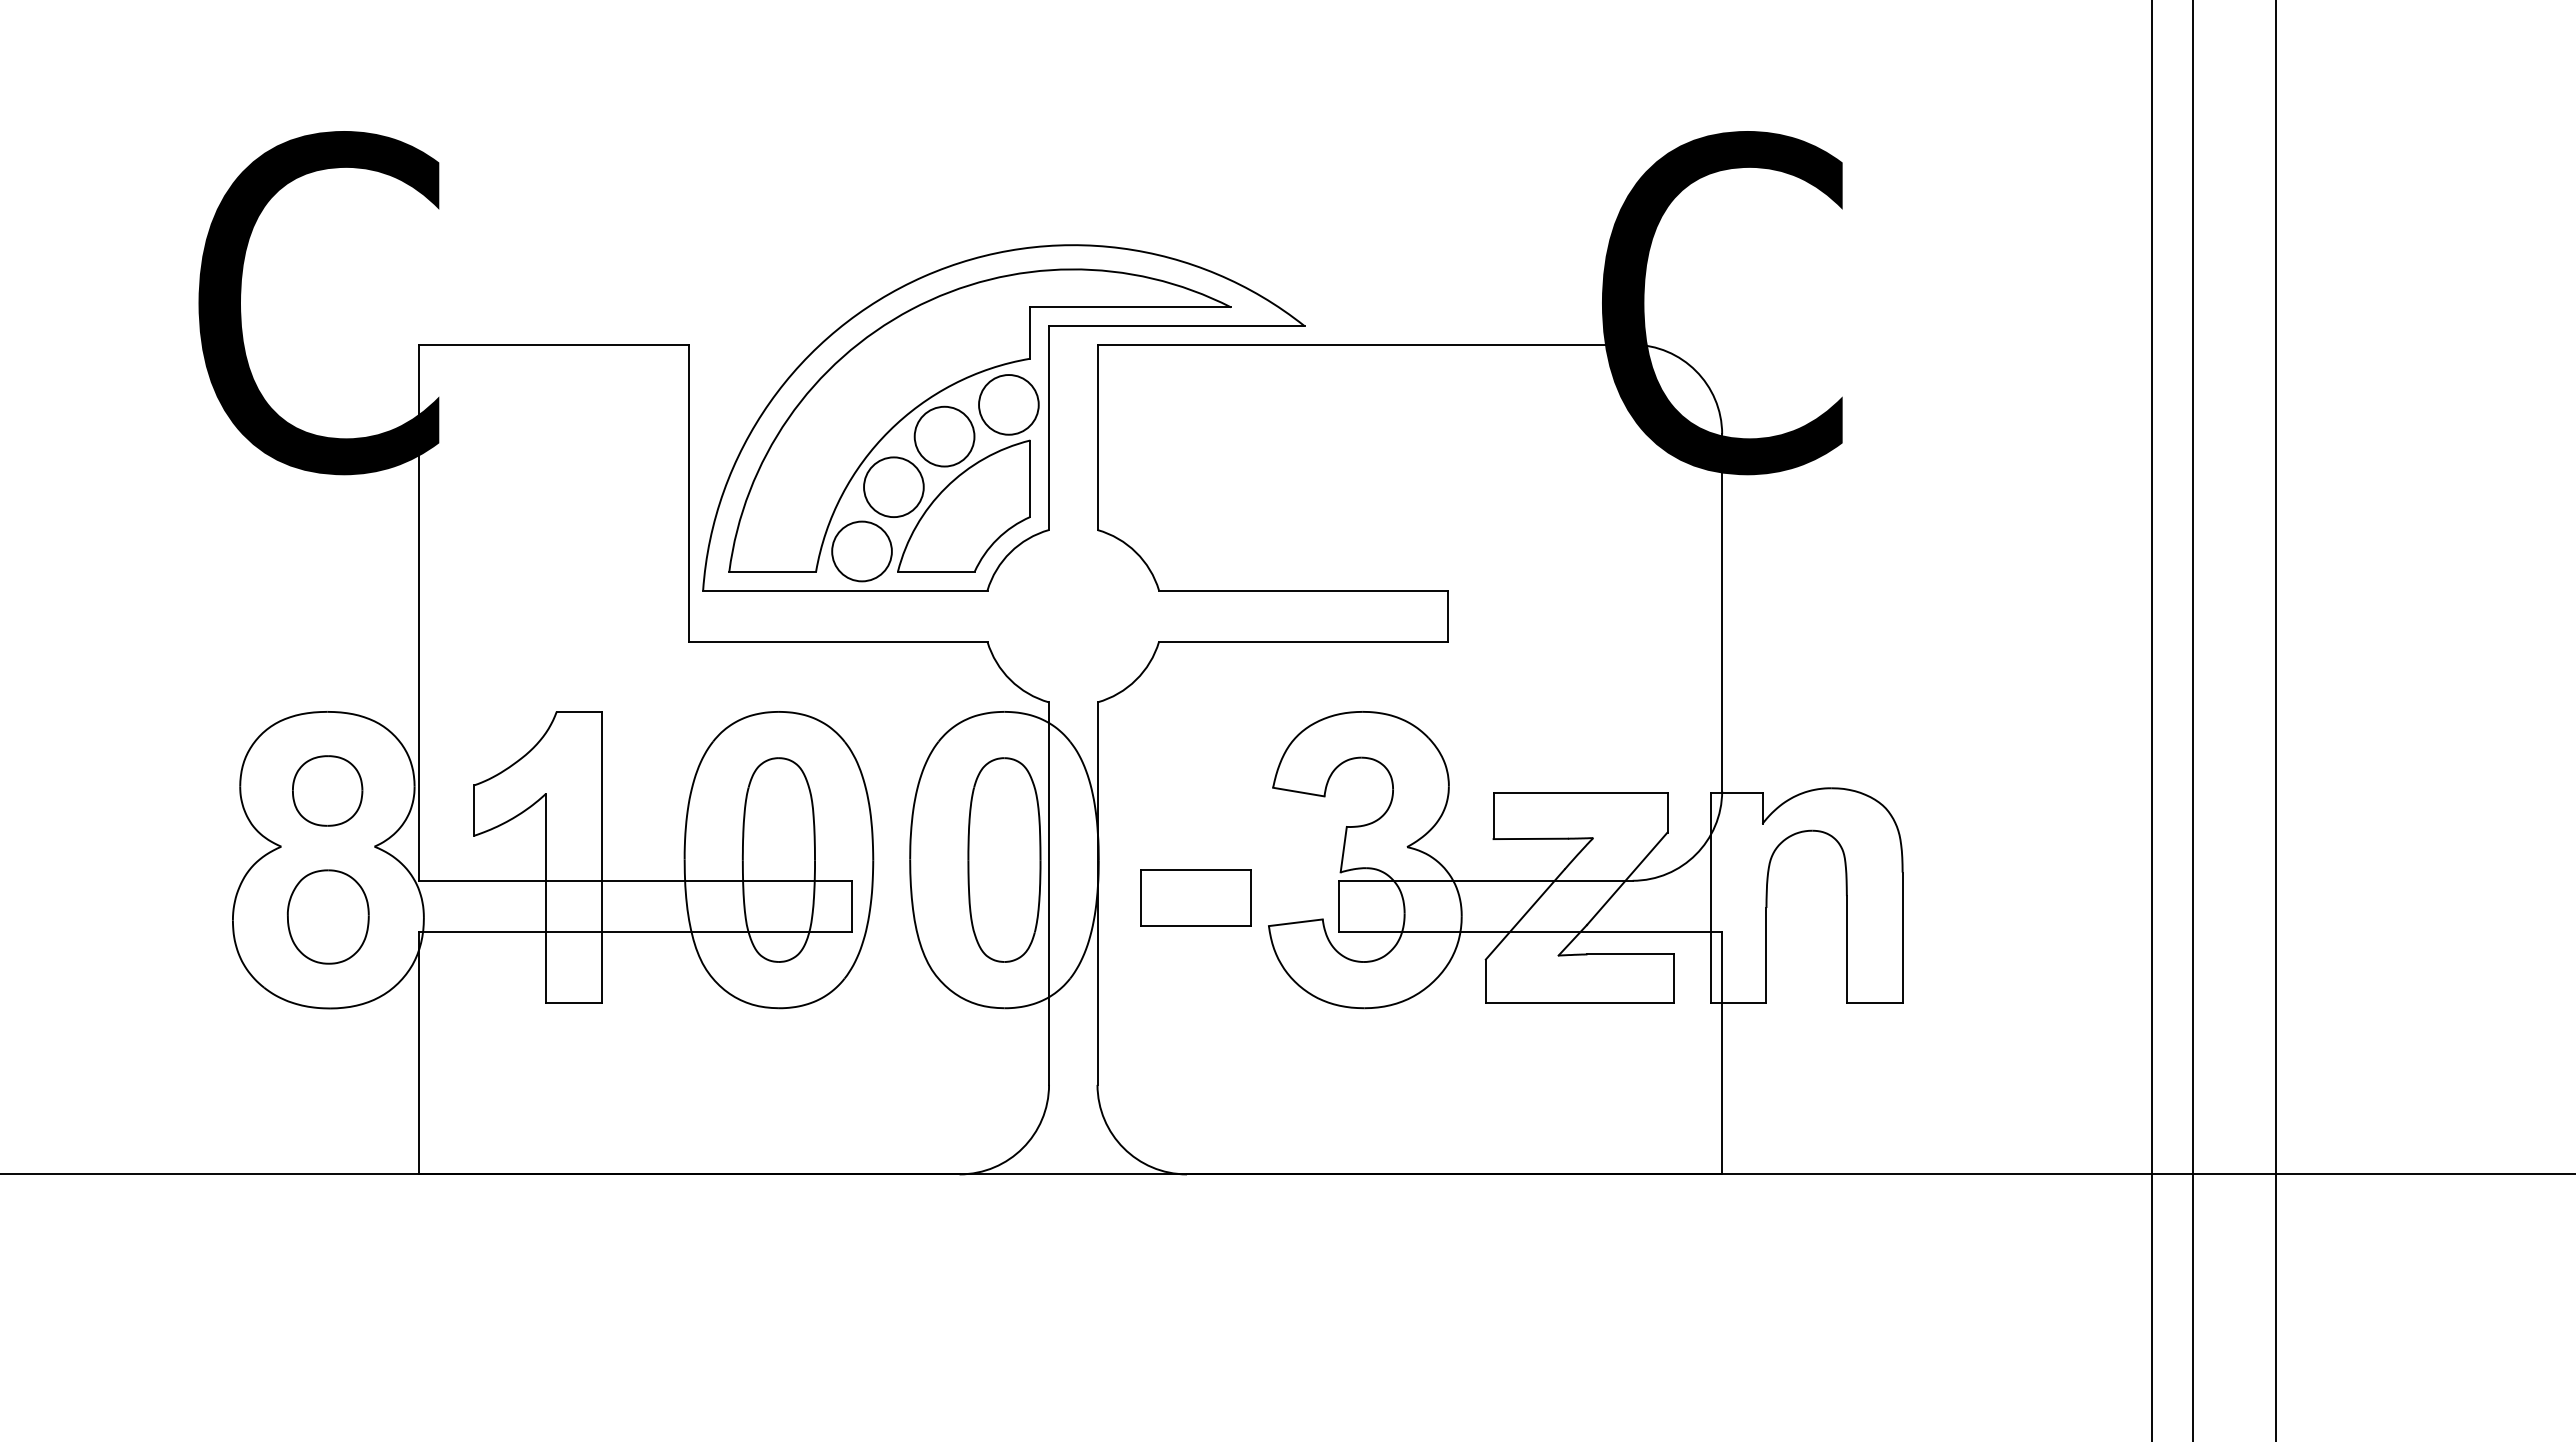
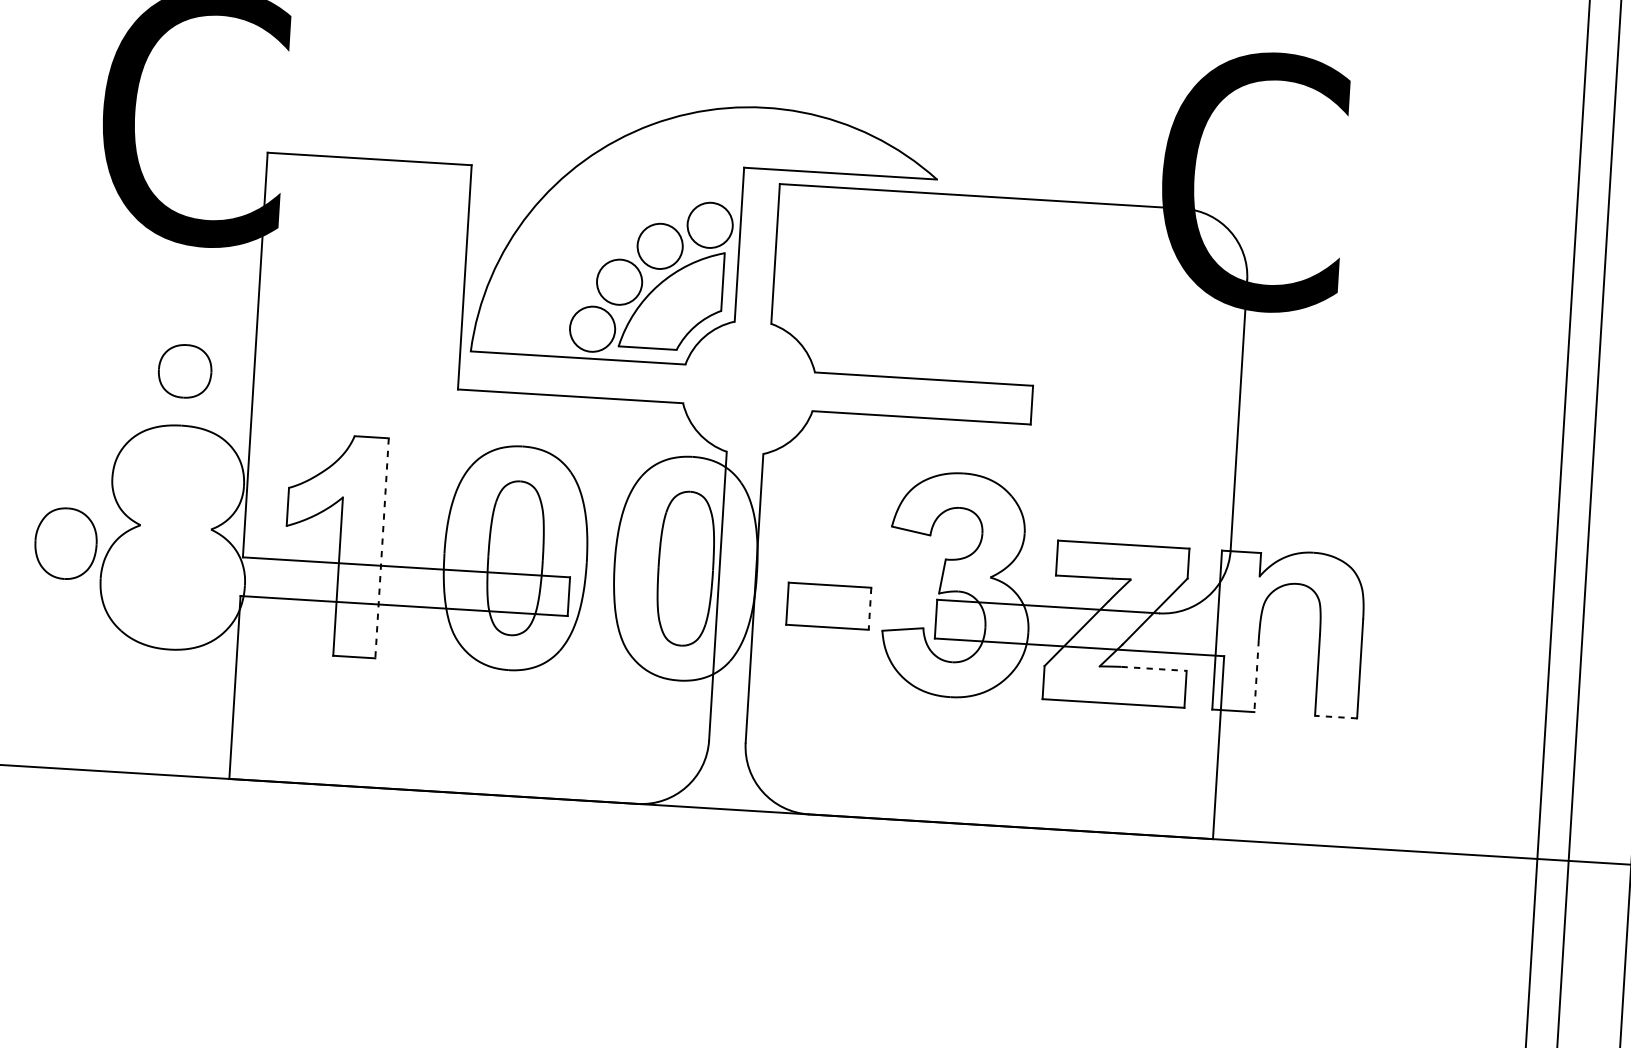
part: (959, 382) -> (673, 206), removed
part: (327, 790) -> (185, 371), moved
line: (601, 857) -> (381, 548), solid -> dashed
line: (1250, 898) -> (869, 609), solid -> dashed
part: (328, 916) -> (66, 543), moved
line: (1631, 954) -> (1154, 668), solid -> dashed
line: (1766, 955) -> (1256, 675), solid -> dashed
line: (1874, 1003) -> (1335, 717), solid -> dashed

